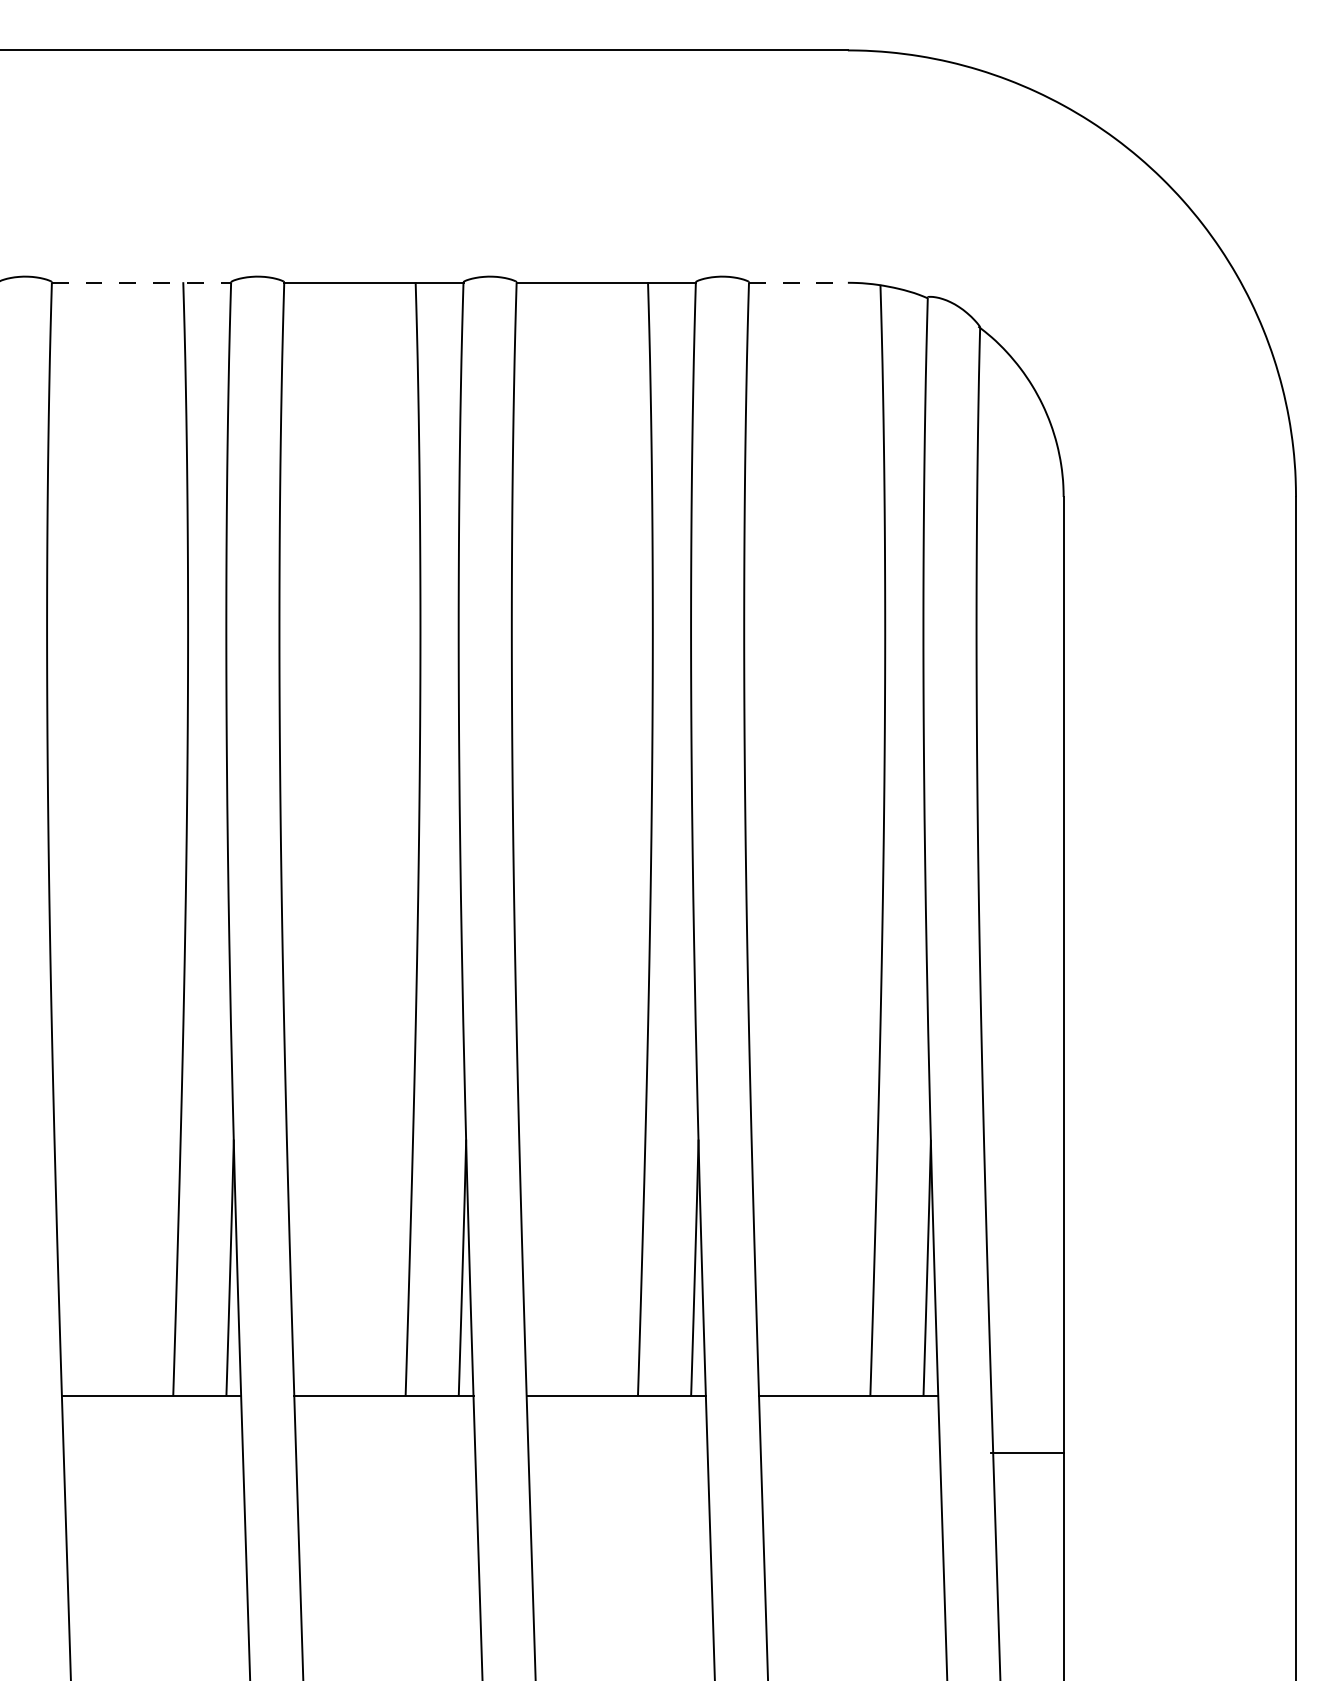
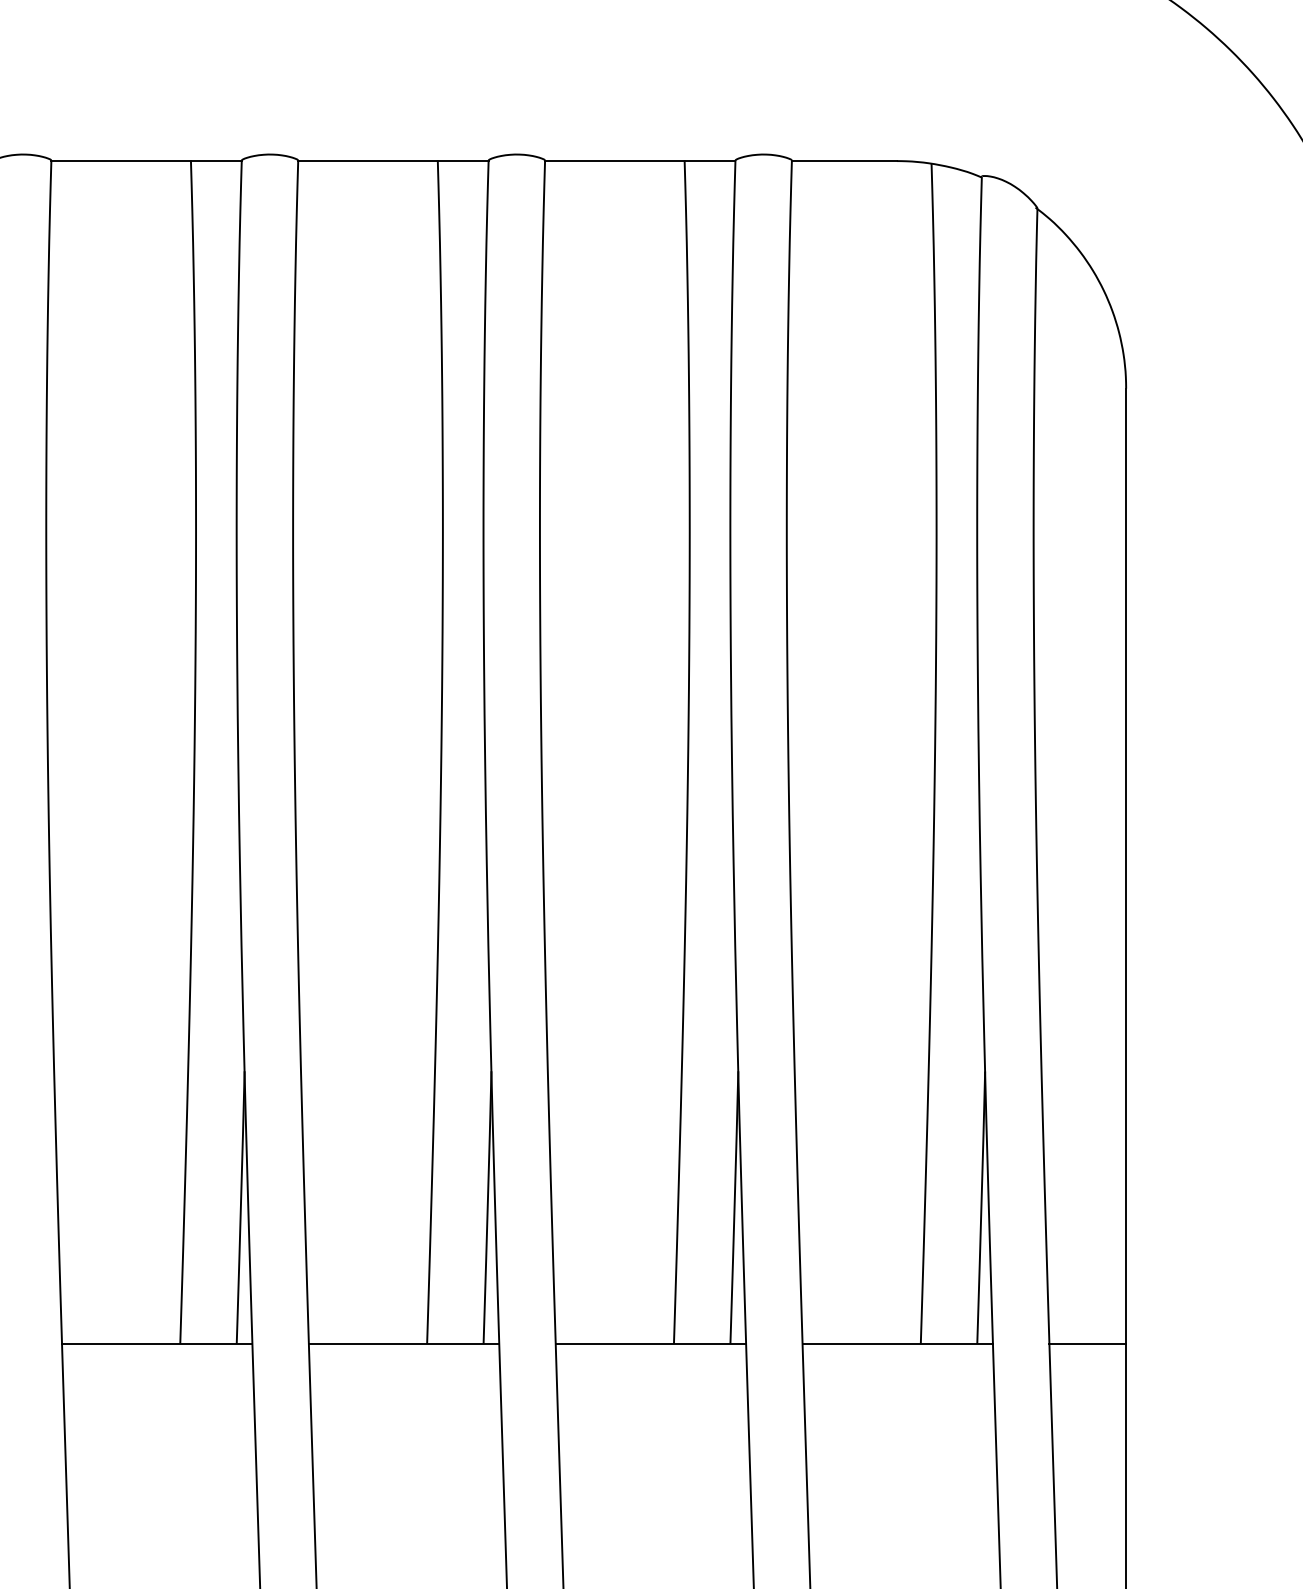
line: (141, 282) -> (146, 160), dashed -> solid
line: (798, 282) -> (844, 160), dashed -> solid
line: (1027, 1453) -> (1087, 1344), moved

